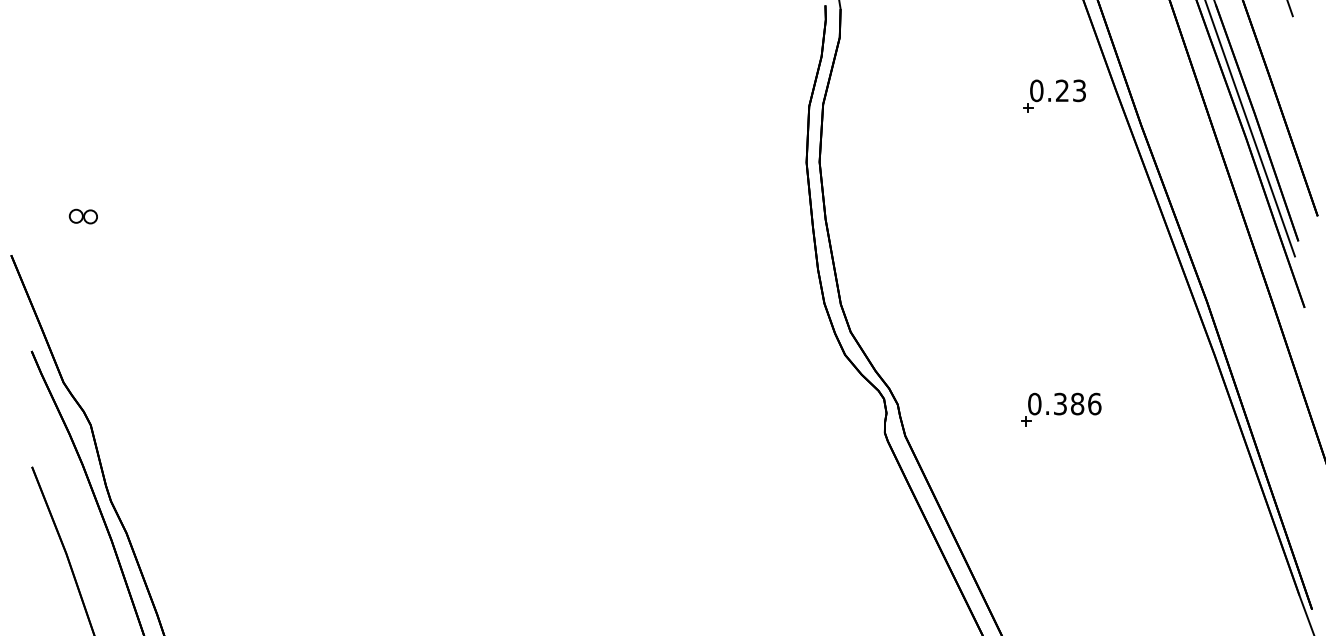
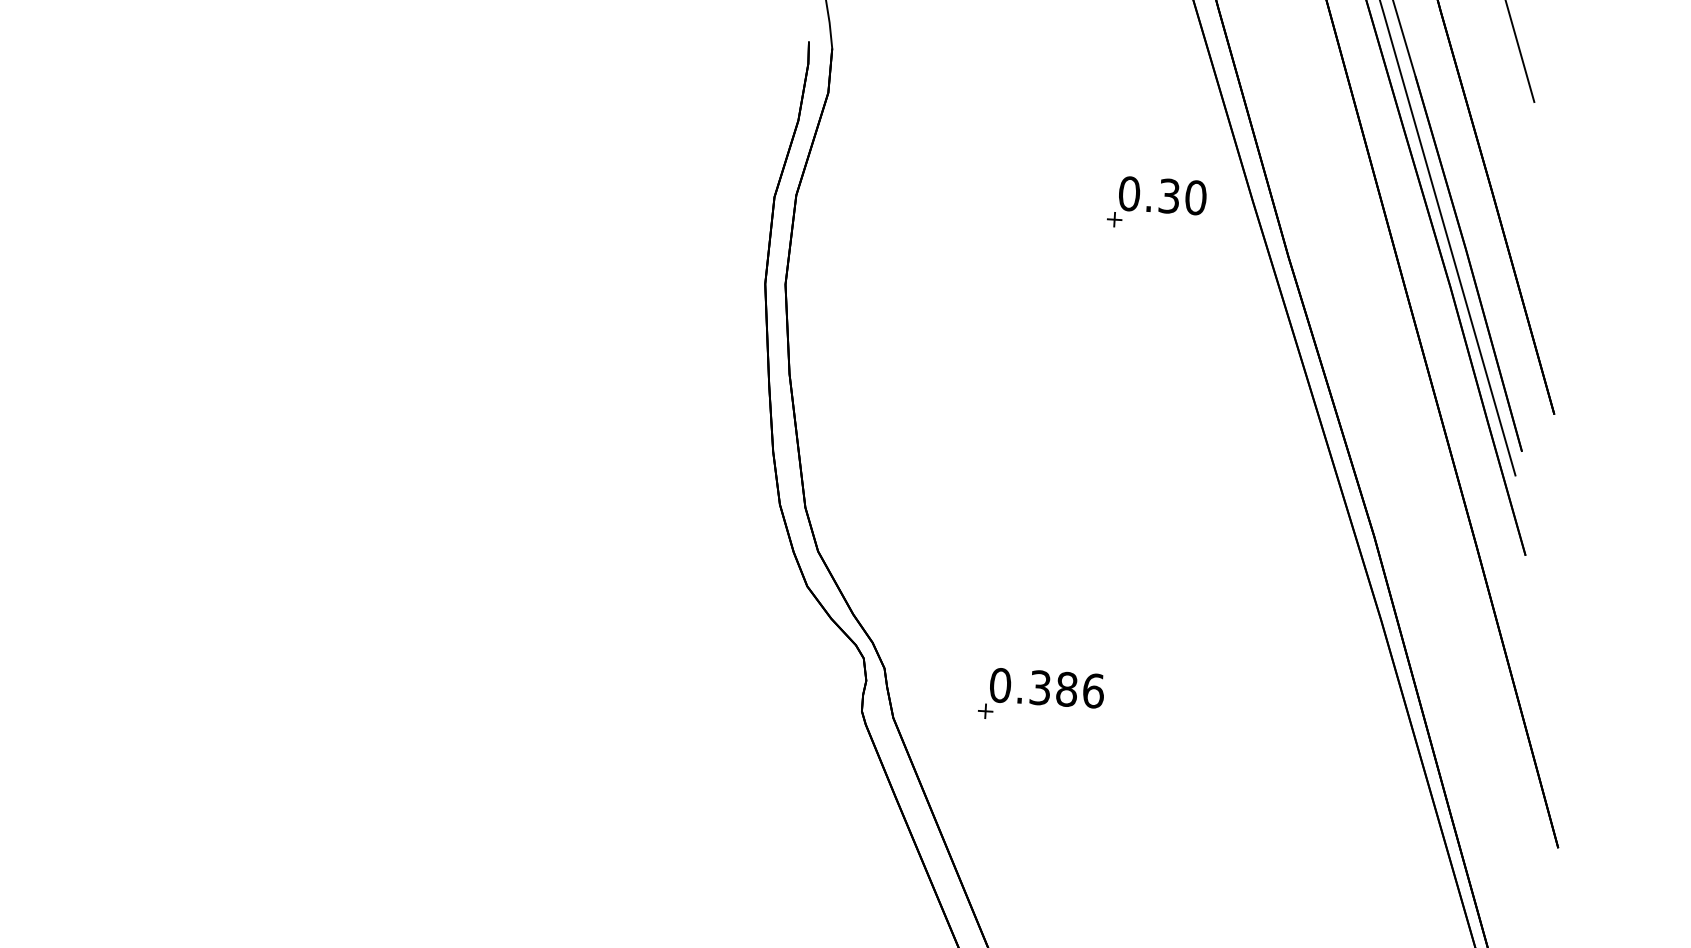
text: (1071, 90) -> (1183, 196), 0.23 -> 0.30
part: (1061, 409) -> (1041, 696), moved

